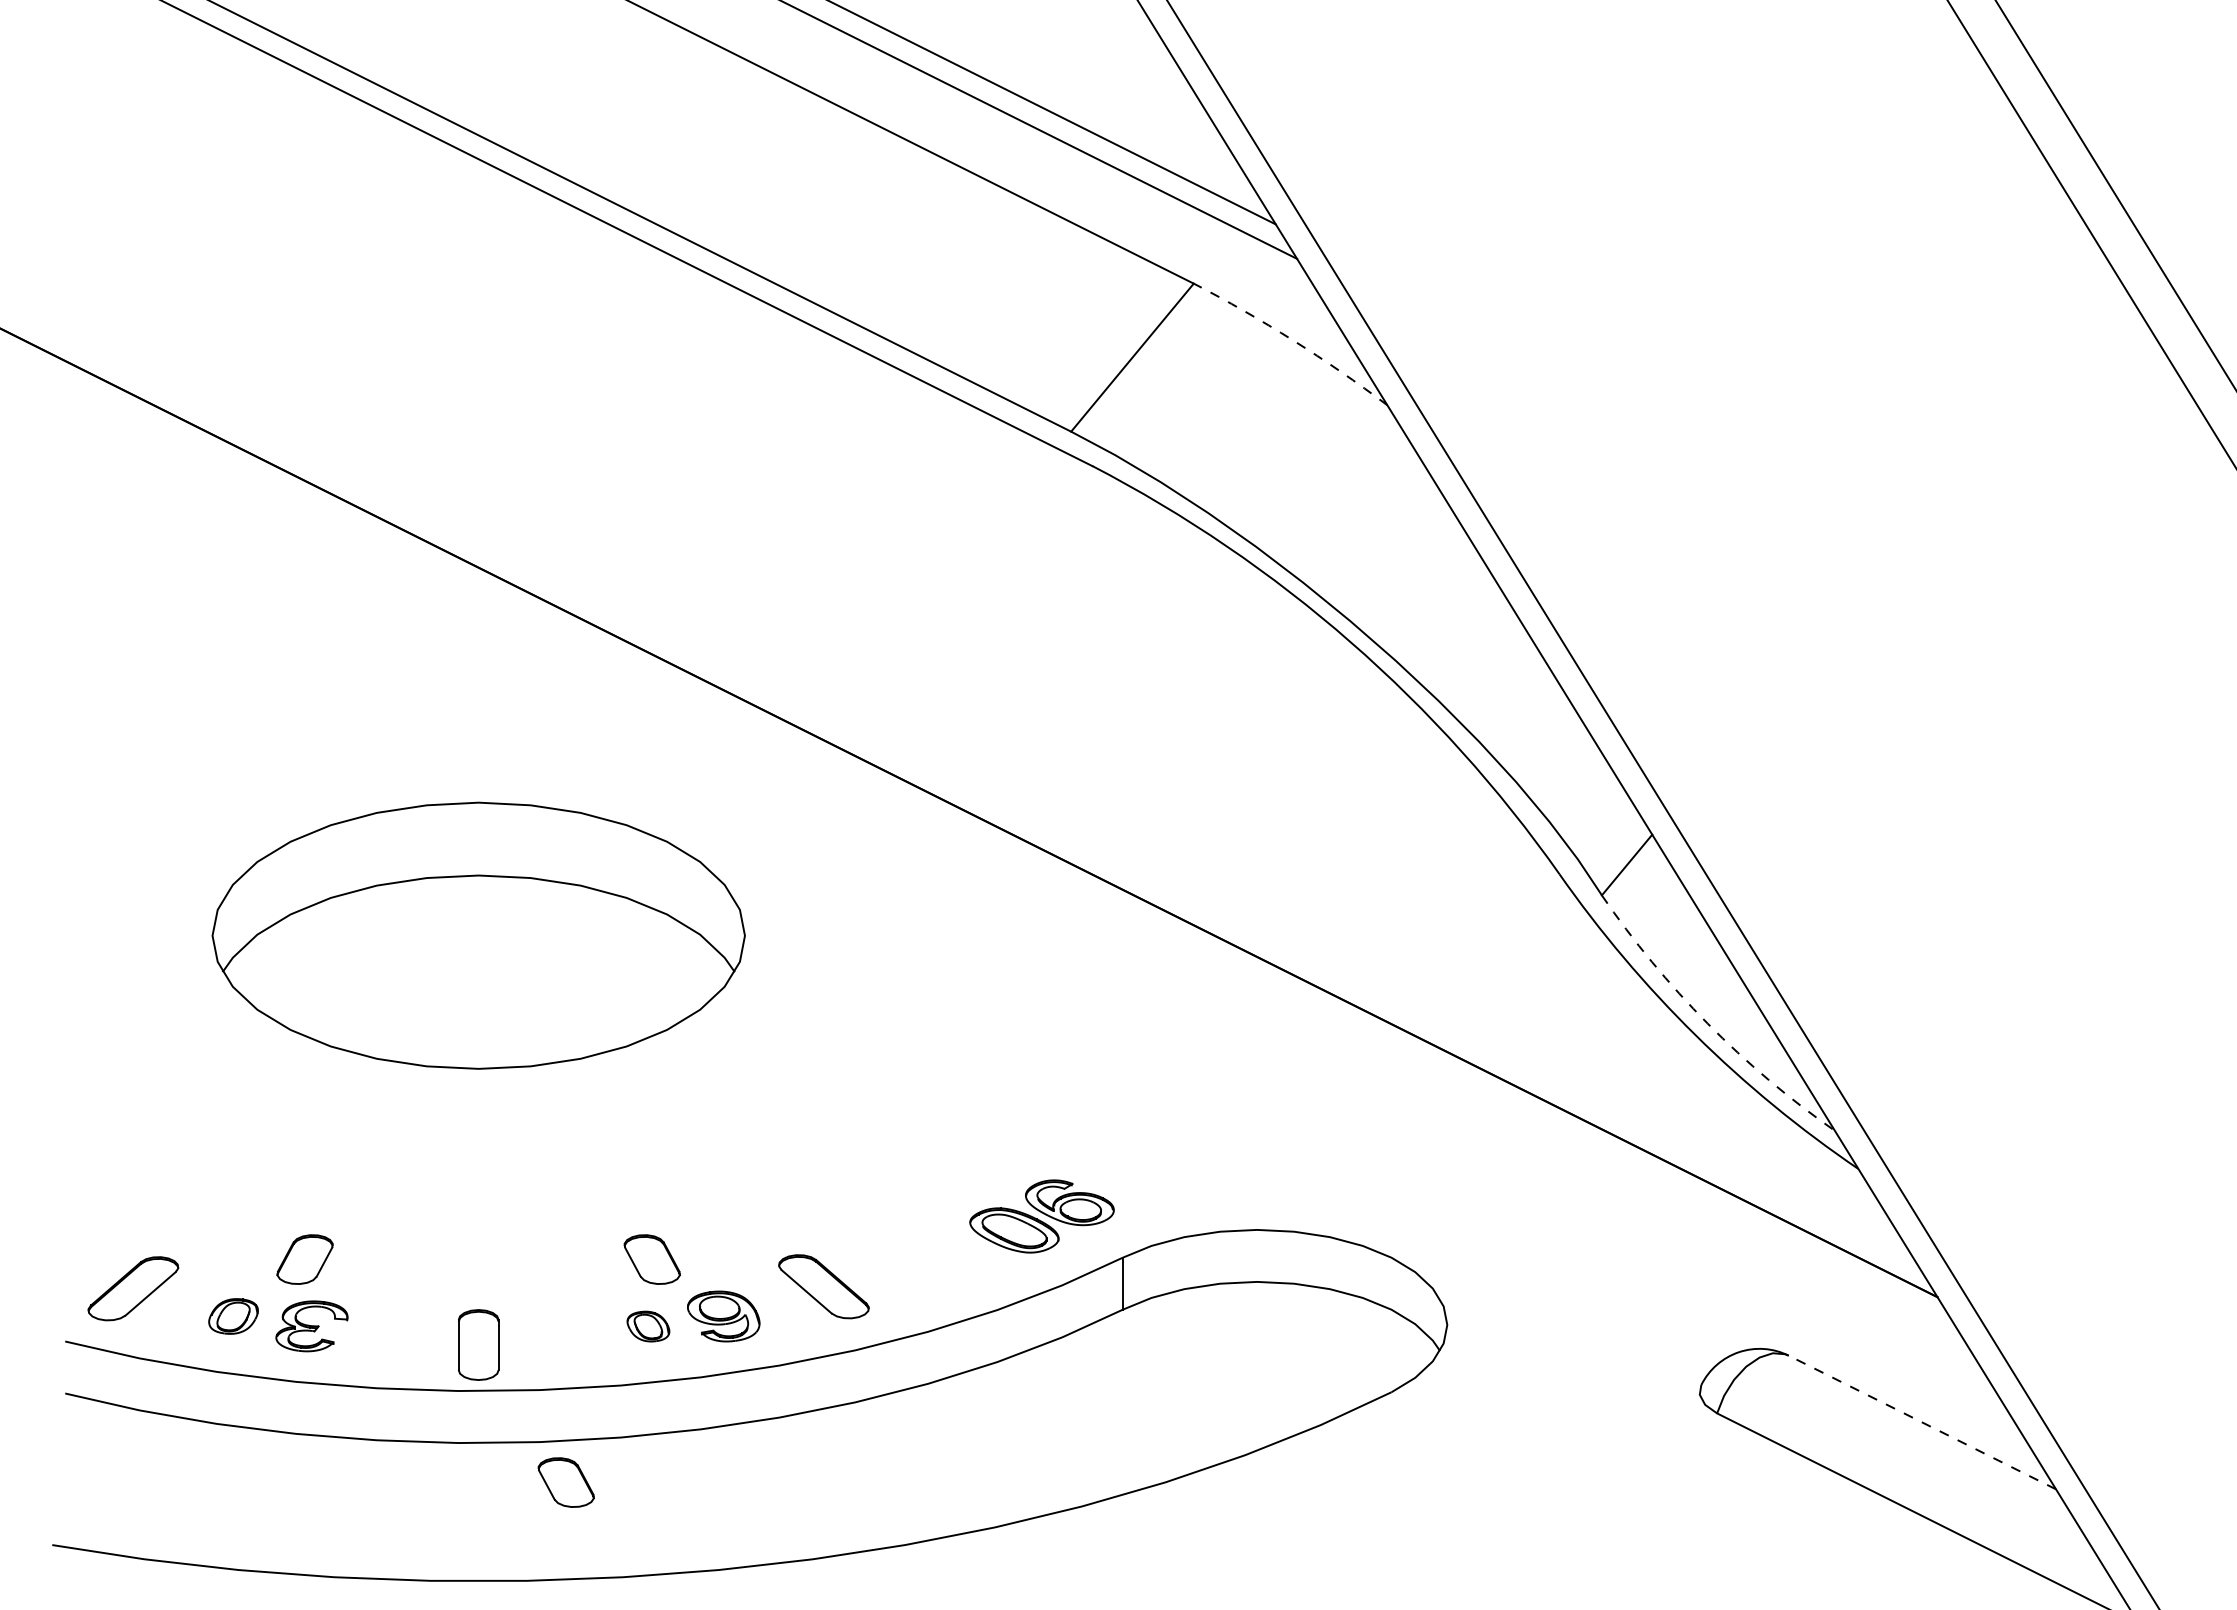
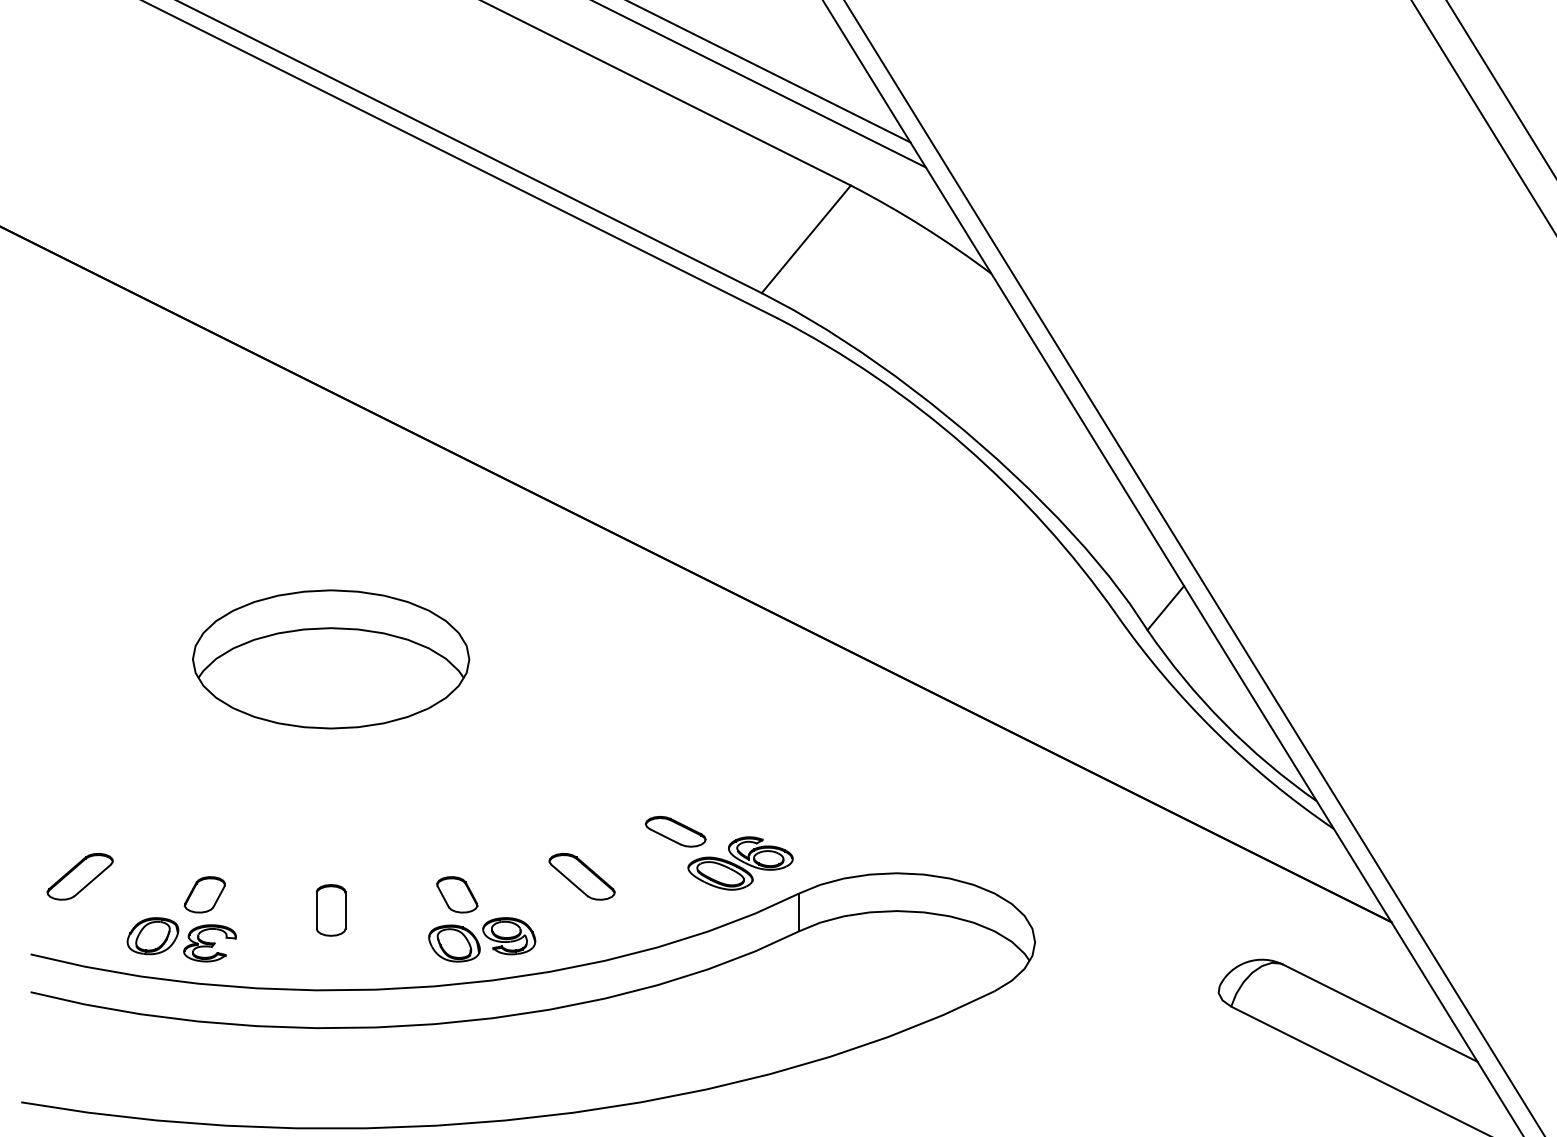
arc: (1293, 340) -> (923, 226), dashed -> solid
part: (478, 935) -> (331, 659), size x0.71
arc: (1707, 1023) -> (1224, 723), dashed -> solid
part: (952, 1172) -> (675, 831), added
part: (823, 1286) -> (581, 876), moved
part: (133, 1288) -> (80, 876), moved
part: (233, 1316) -> (152, 936), size x1.43
part: (648, 1326) -> (454, 943), size x1.67
part: (478, 1344) -> (331, 910), moved
line: (1921, 1422) -> (1379, 1013), dashed -> solid
part: (565, 1482) -> (394, 1056), removed

